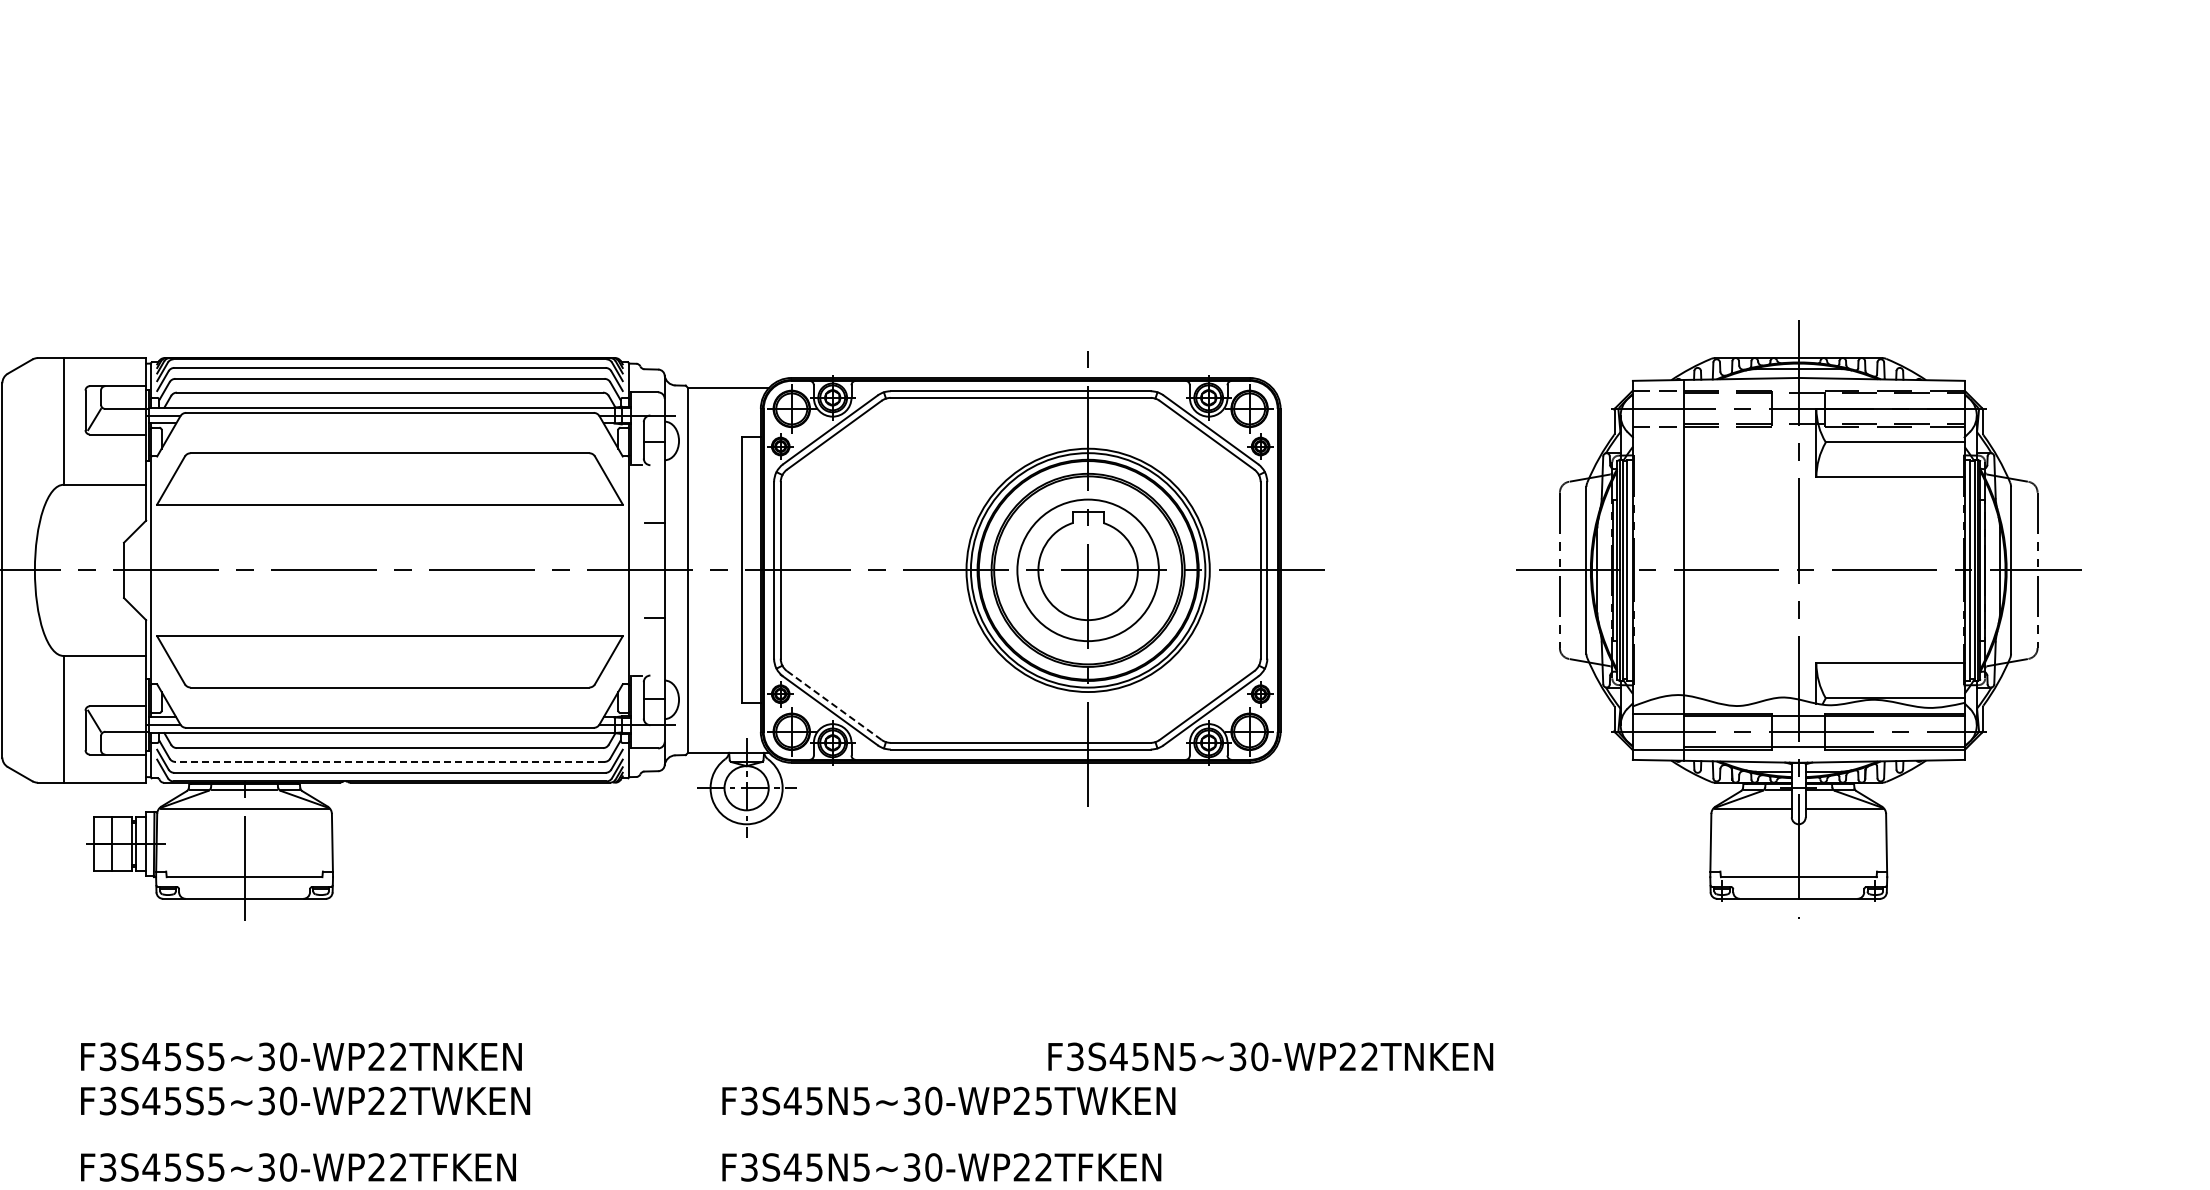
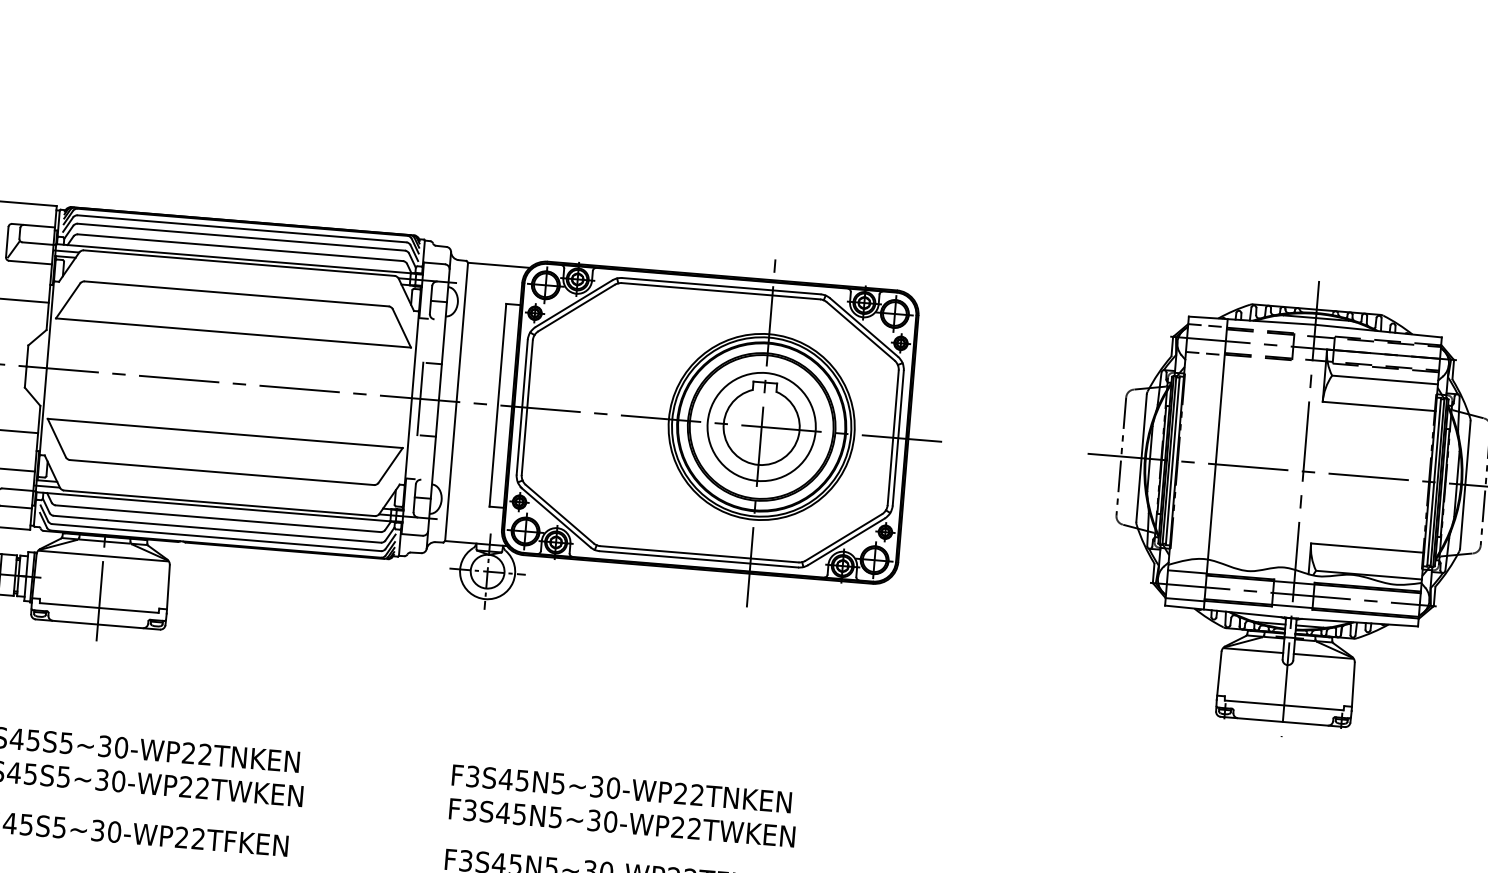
line: (640, 569) -> (420, 398), added
line: (834, 705) -> (559, 514), dashed -> solid
line: (389, 761) -> (217, 528), dashed -> solid
text: (1270, 1056) -> (621, 788), moved
text: (1043, 1100) -> (694, 828), F3S45N5~30-WP25TWKEN -> F3S45N5~30-WP22TWKEN

